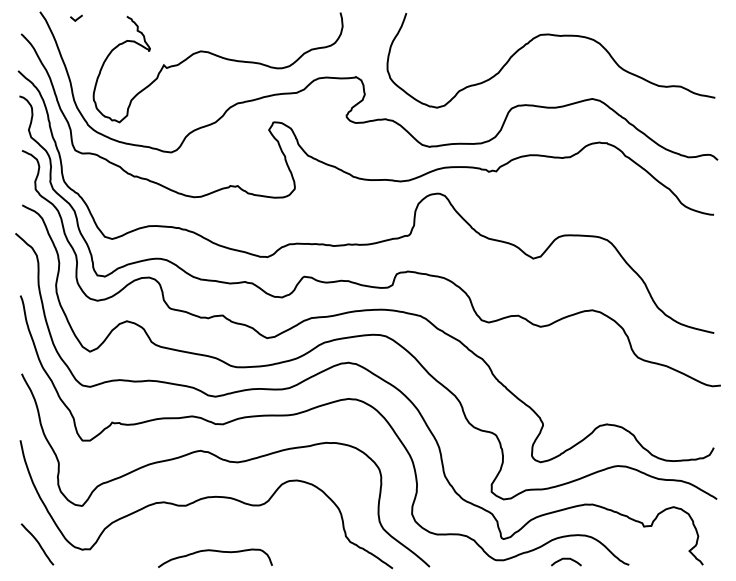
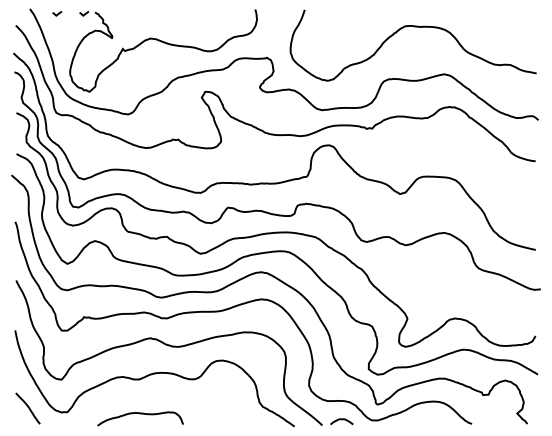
line: (112, 17) -> (84, 13), added
curve: (215, 552) -> (140, 414), moved
curve: (565, 560) -> (341, 420), moved

